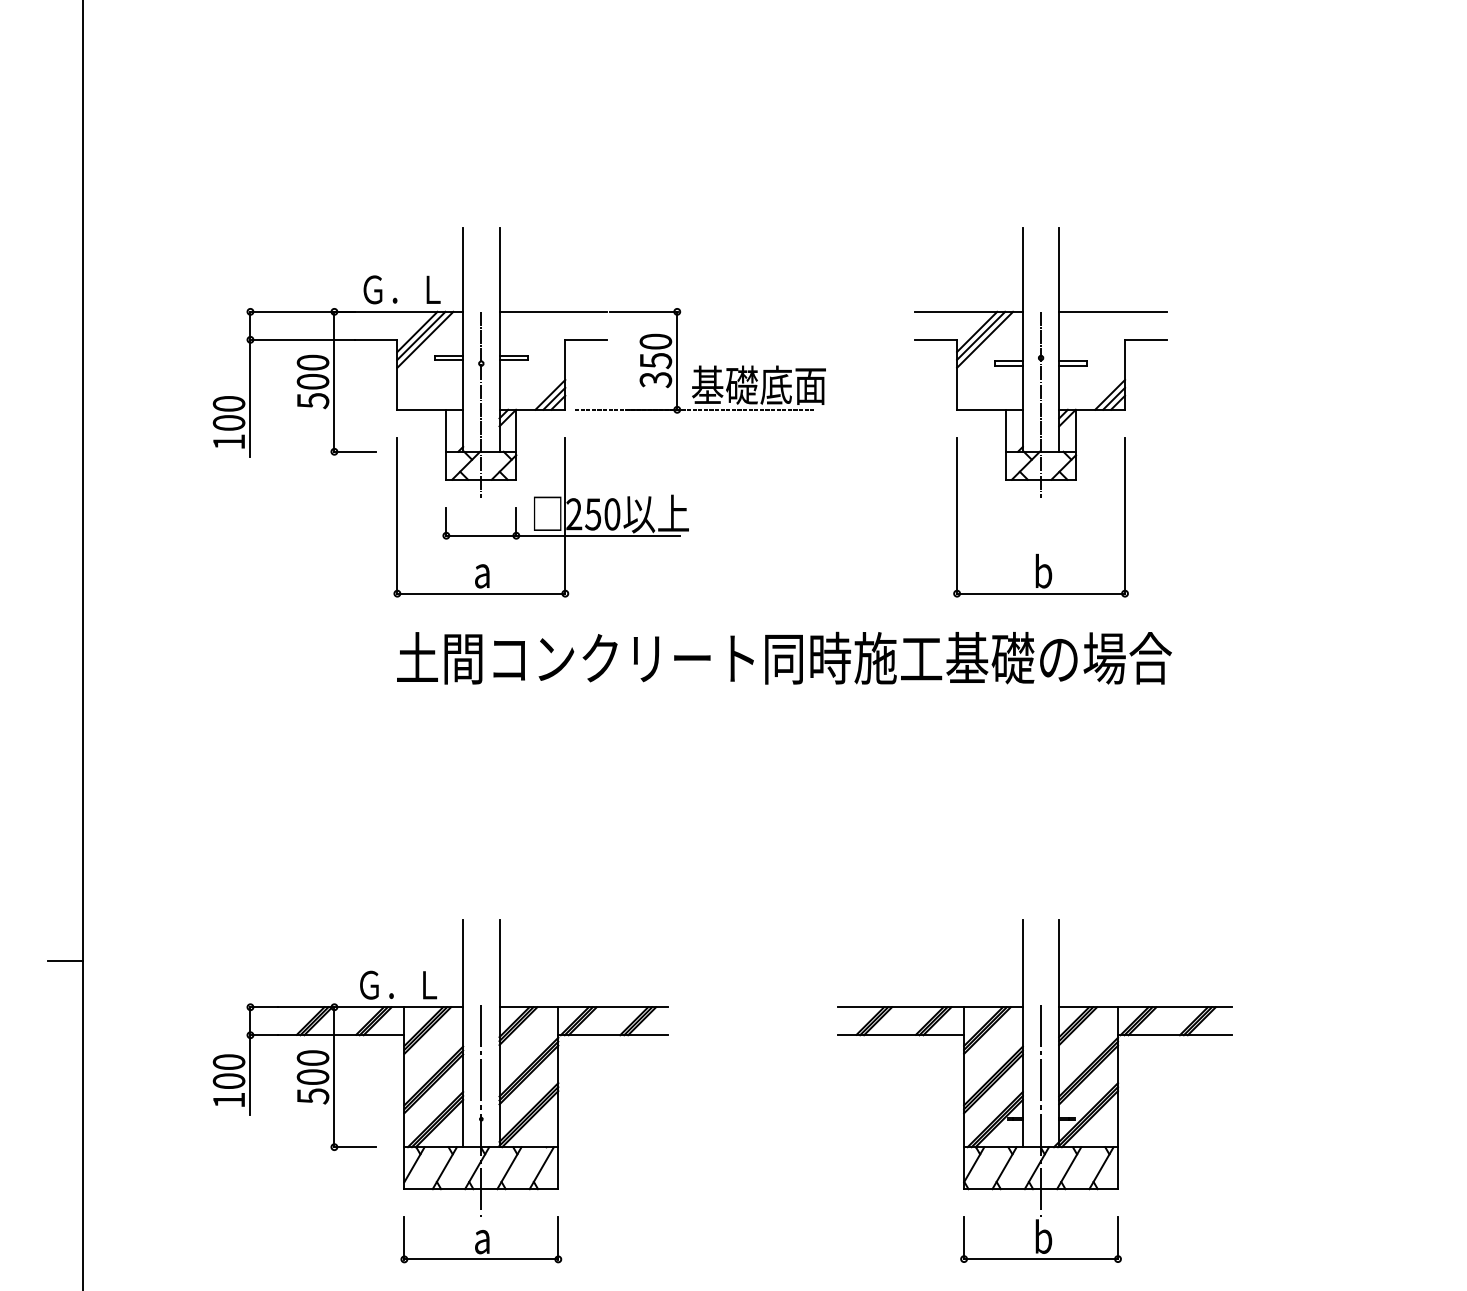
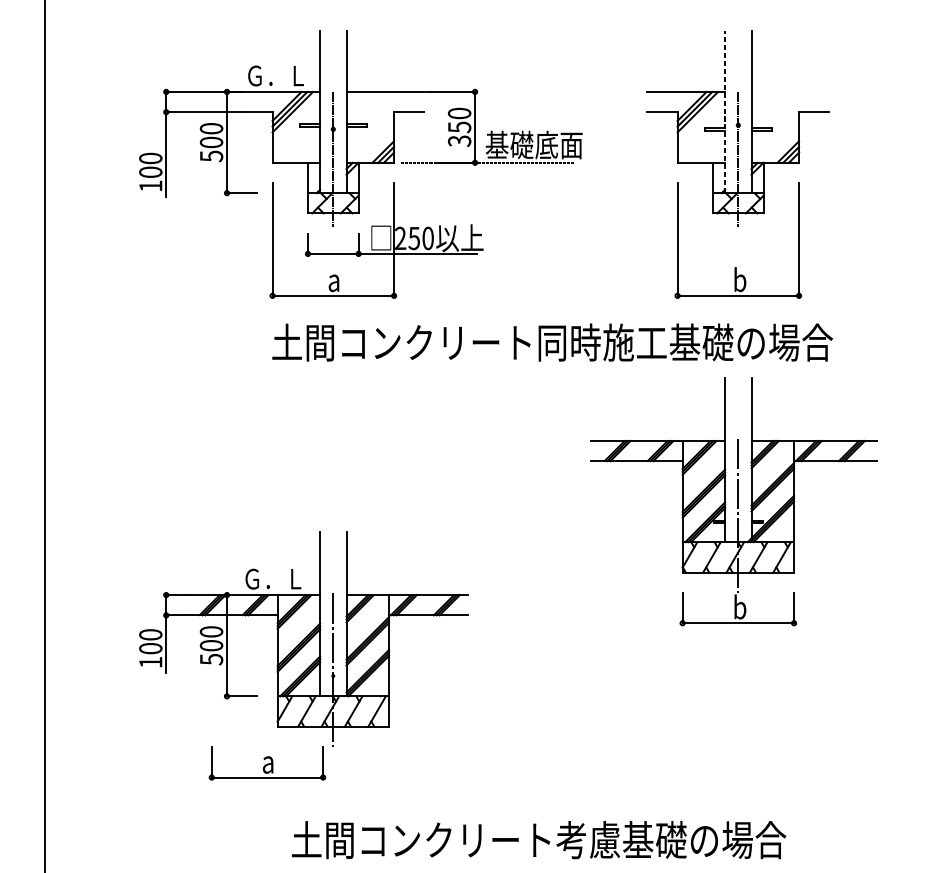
line: (1113, 311) -> (790, 91), removed
line: (1022, 339) -> (724, 111), solid -> dashed
line: (64, 960) -> (31, 561), removed
part: (1034, 1090) -> (733, 501), moved
part: (481, 1239) -> (267, 763), moved

